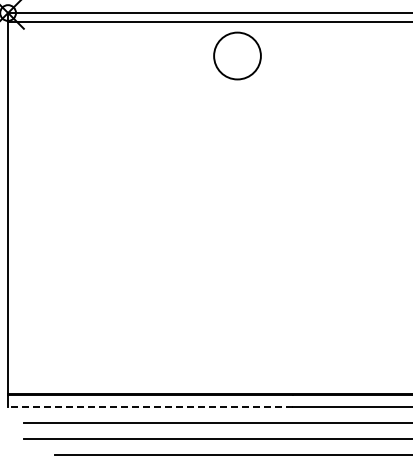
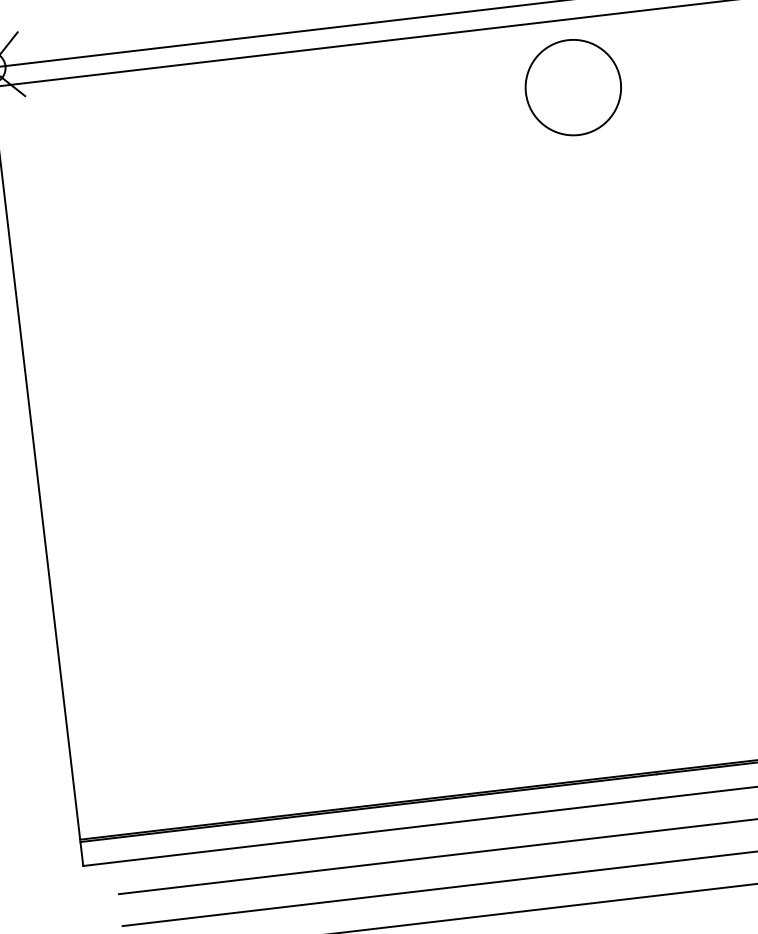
circle: (237, 55) -> (573, 86), moved
line: (149, 407) -> (369, 832), dashed -> solid

